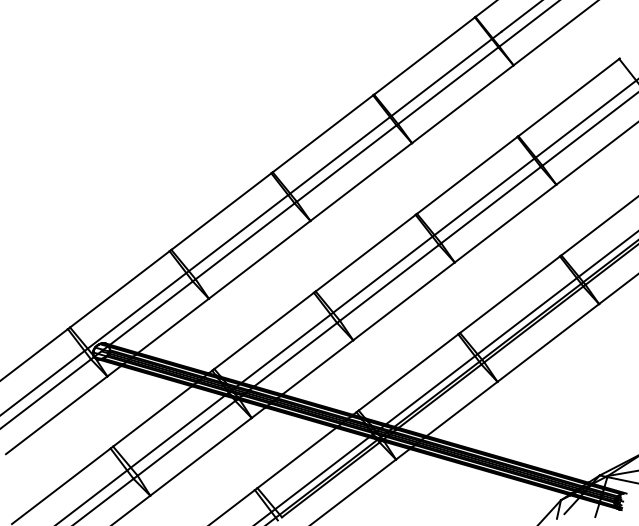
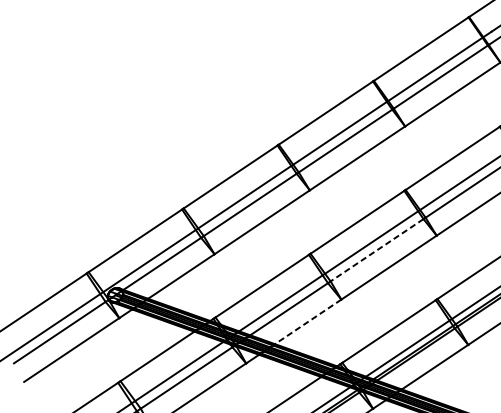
line: (389, 283) -> (377, 250), solid -> dashed
line: (317, 367) -> (307, 321), solid -> dashed

